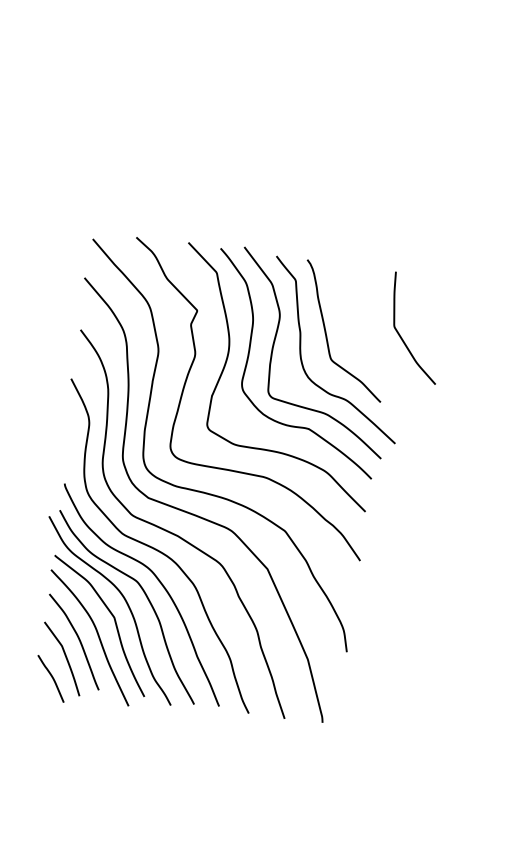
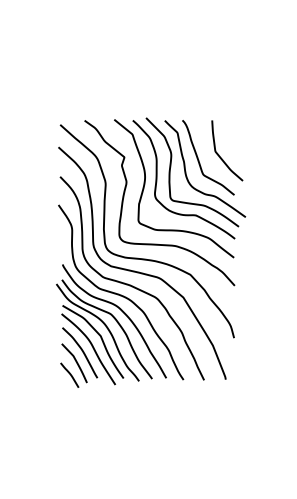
curve: (400, 332) -> (219, 154), moved

